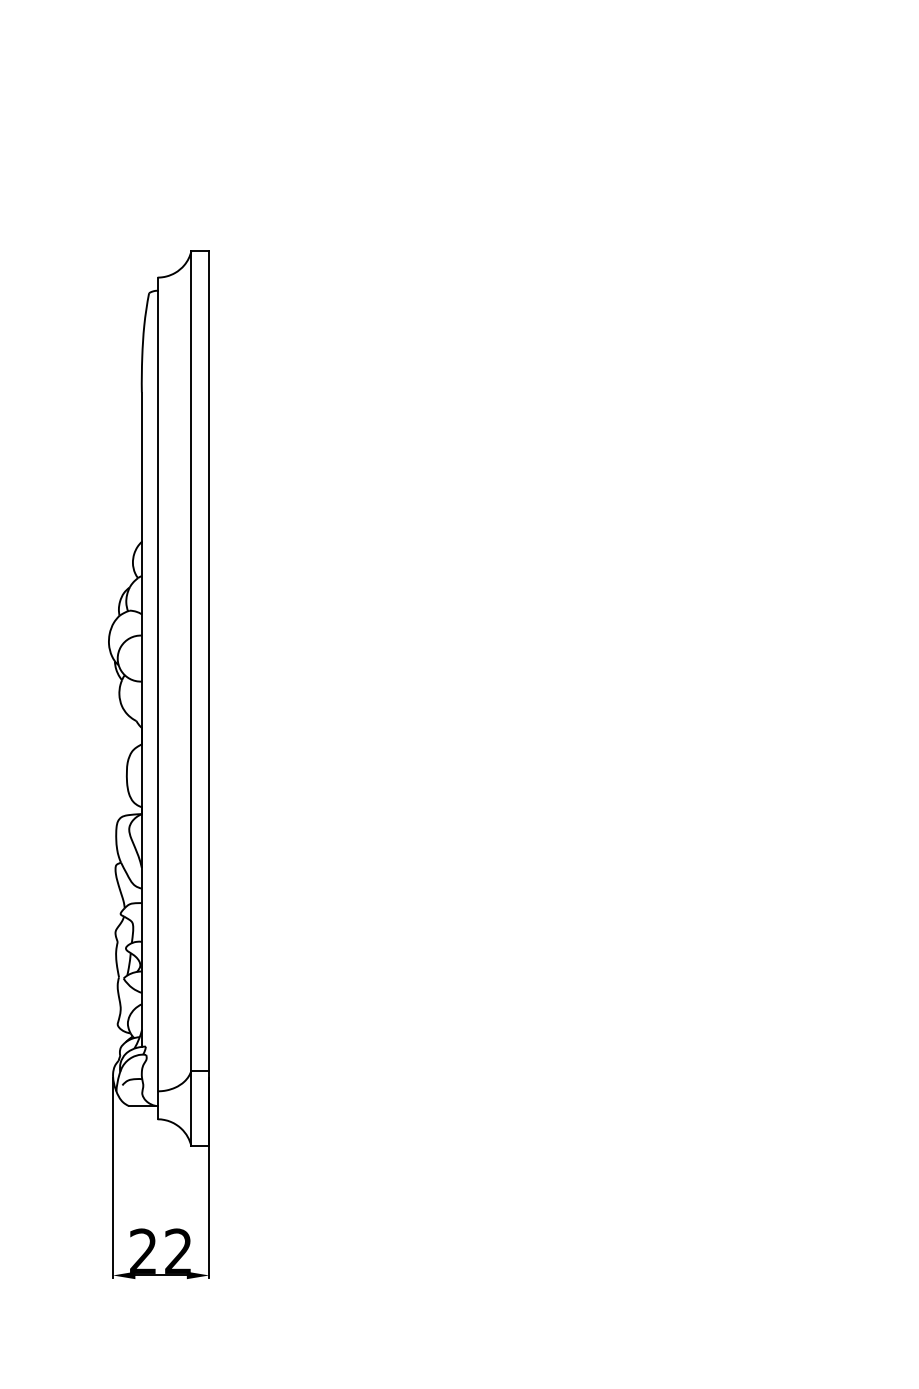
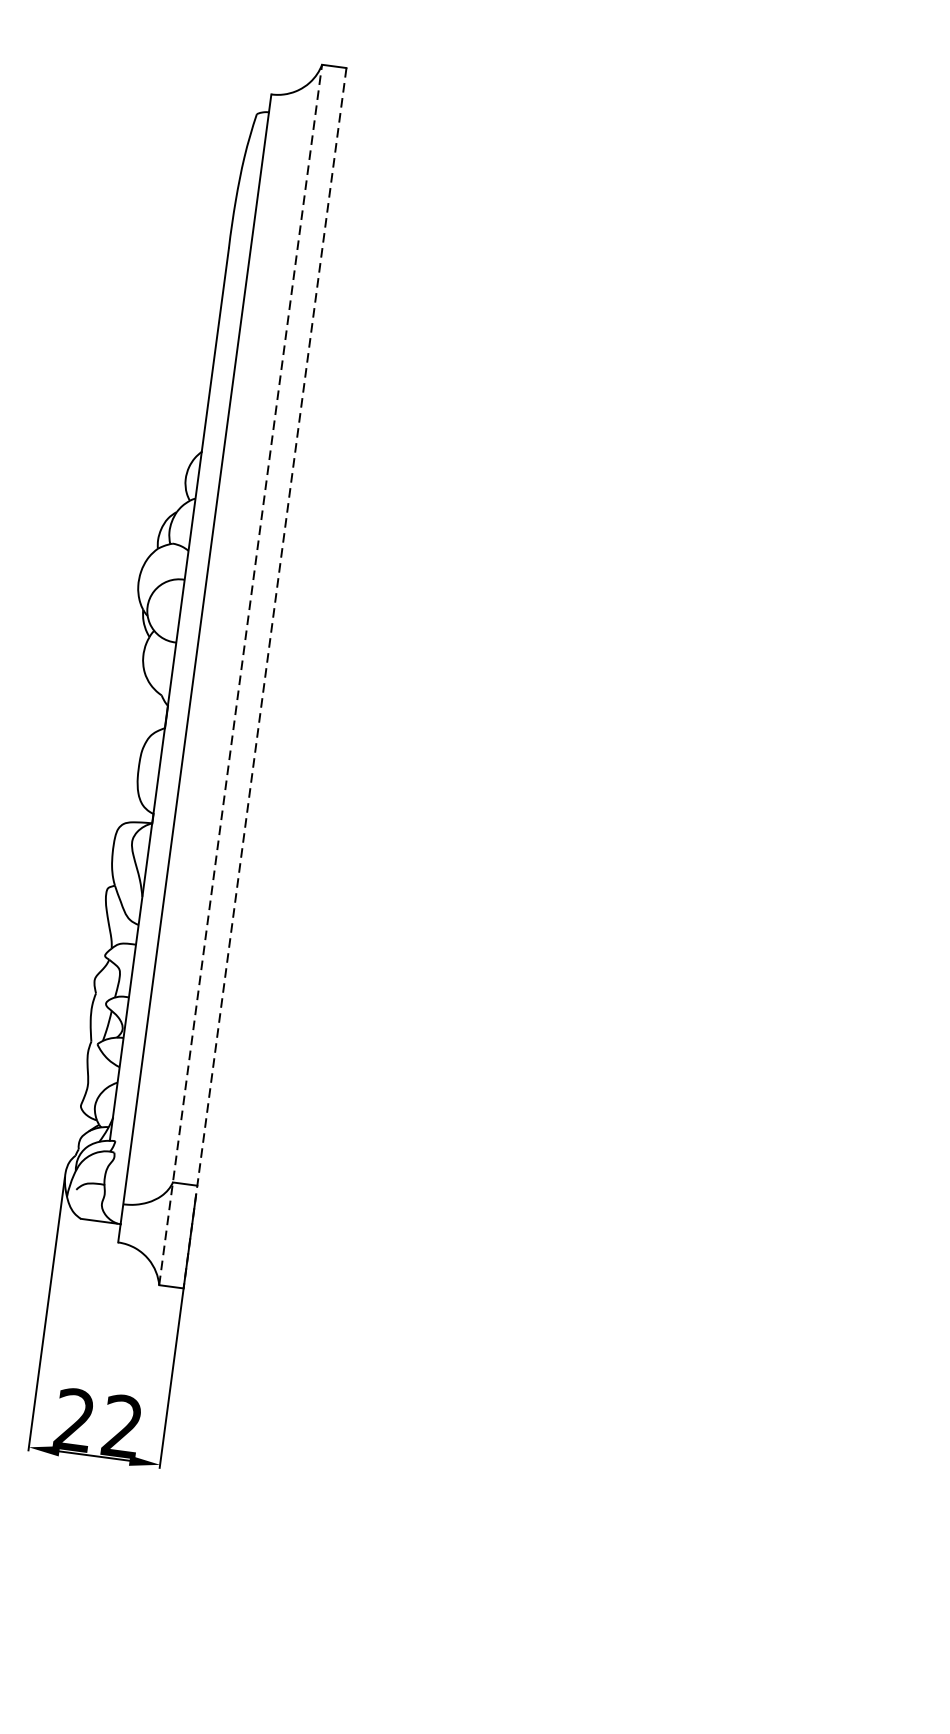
line: (191, 698) -> (240, 674), solid -> dashed
line: (209, 699) -> (265, 679), solid -> dashed

